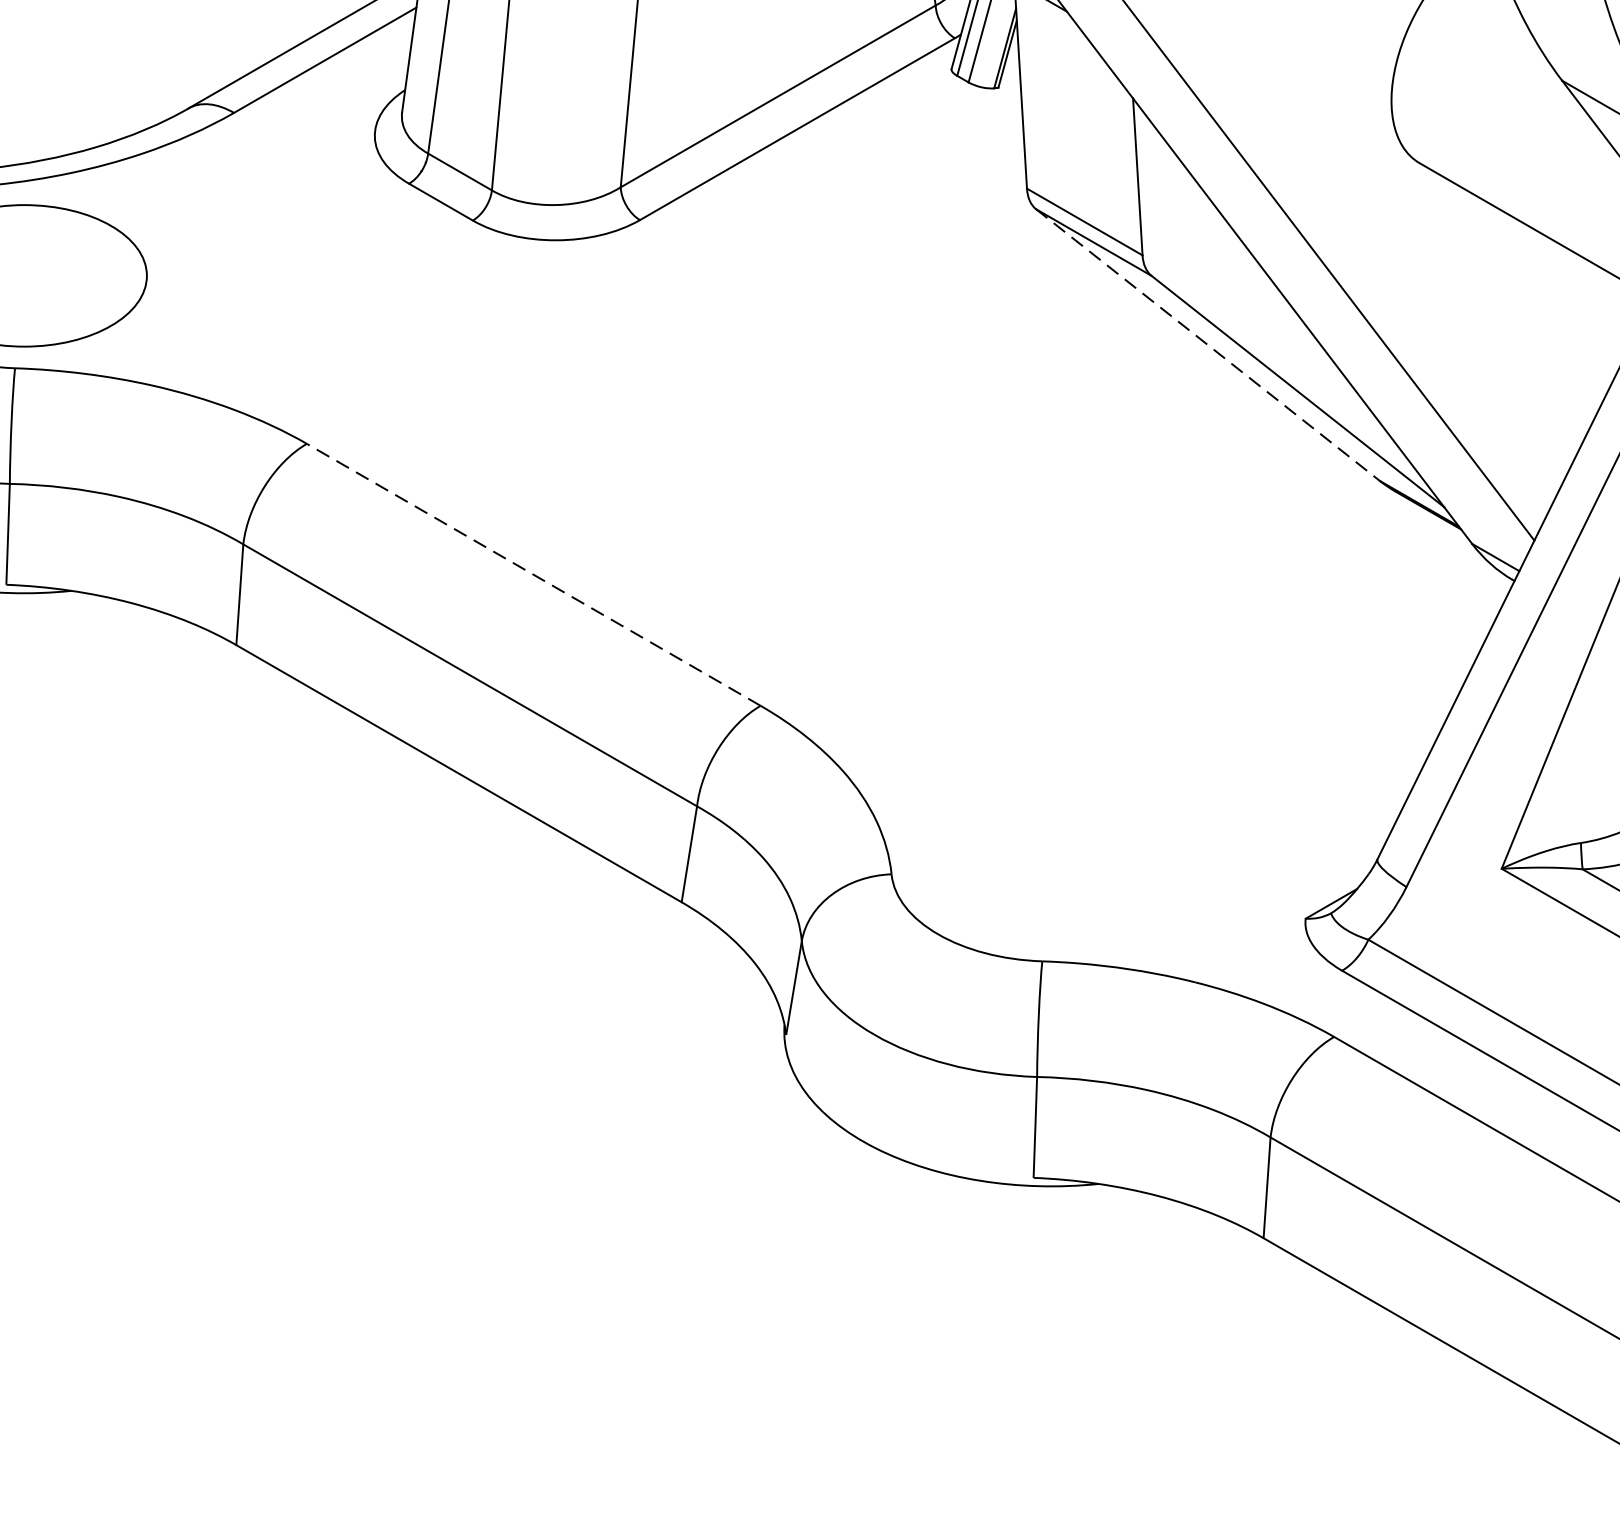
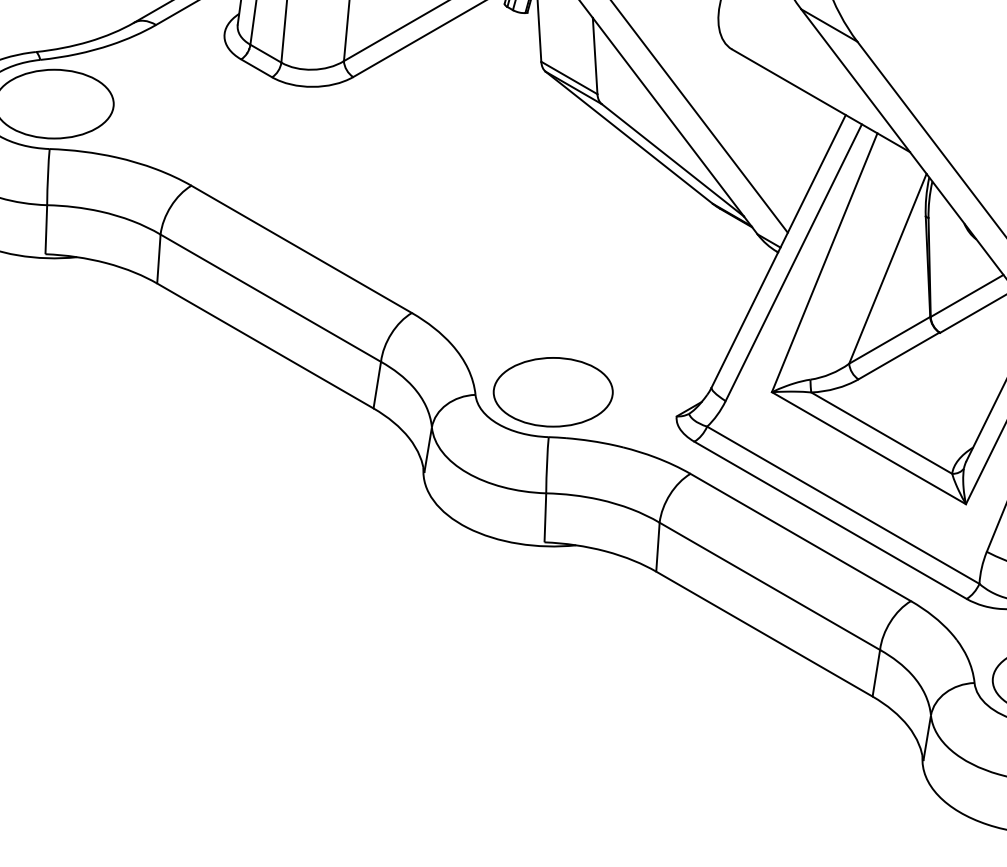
line: (1208, 346) -> (629, 138), dashed -> solid
line: (533, 575) -> (301, 249), dashed -> solid
part: (1050, 869) -> (552, 392), added

